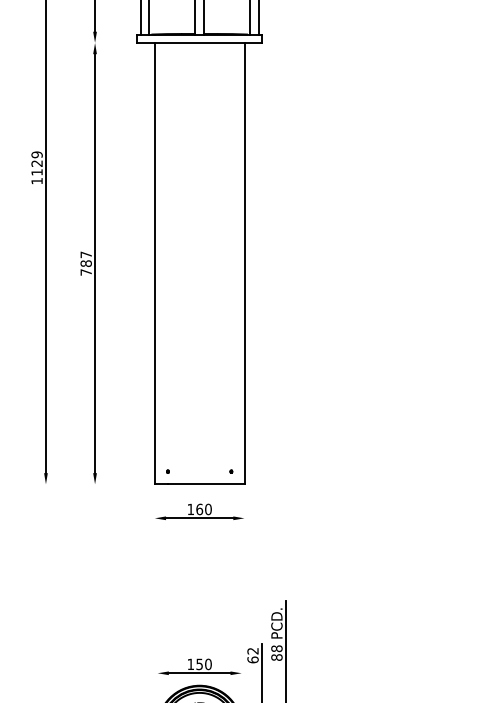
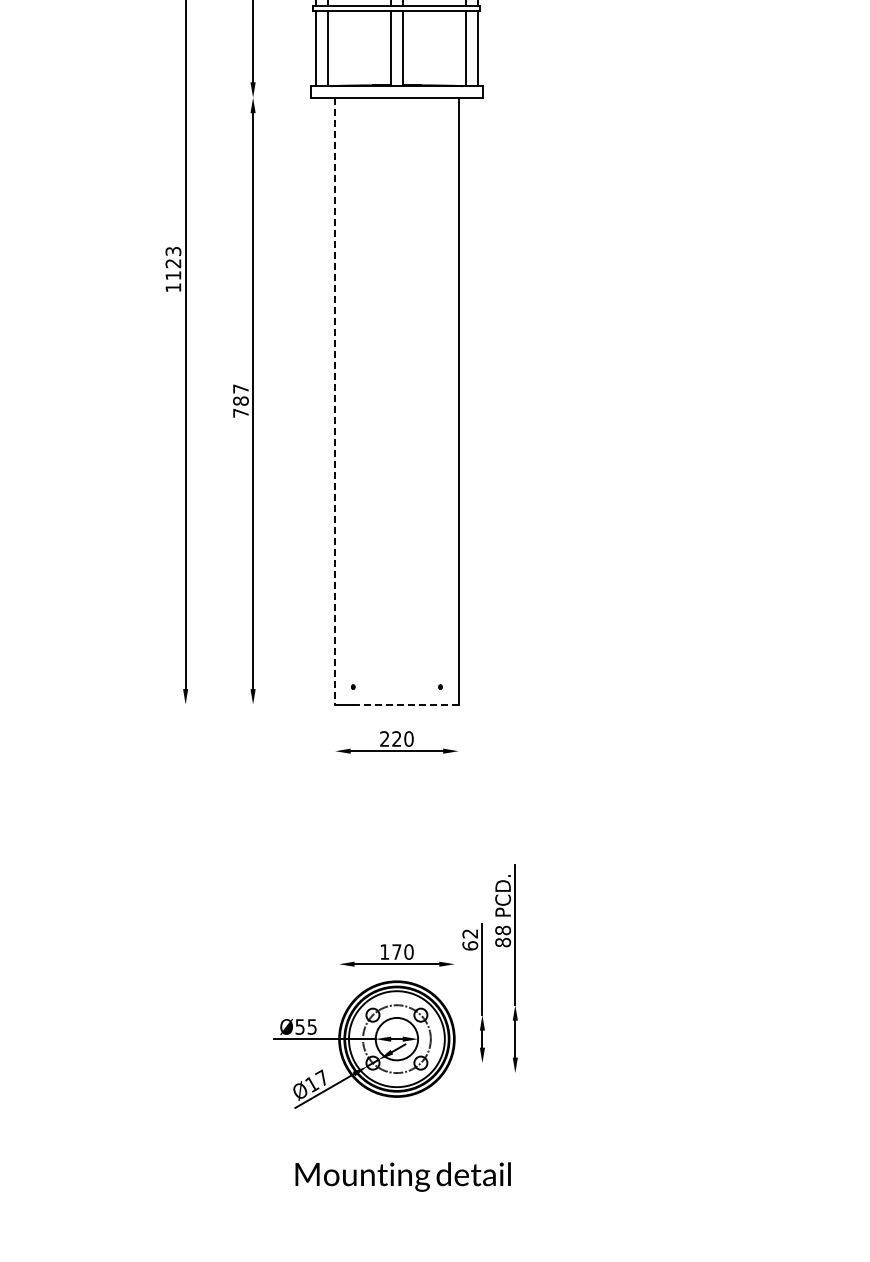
text: (37, 154) -> (173, 251), 1129 -> 1123
line: (154, 263) -> (335, 401), solid -> dashed
line: (205, 484) -> (405, 704), solid -> dashed
text: (195, 509) -> (390, 738), 160 -> 220
text: (199, 664) -> (396, 951), 150 -> 170

